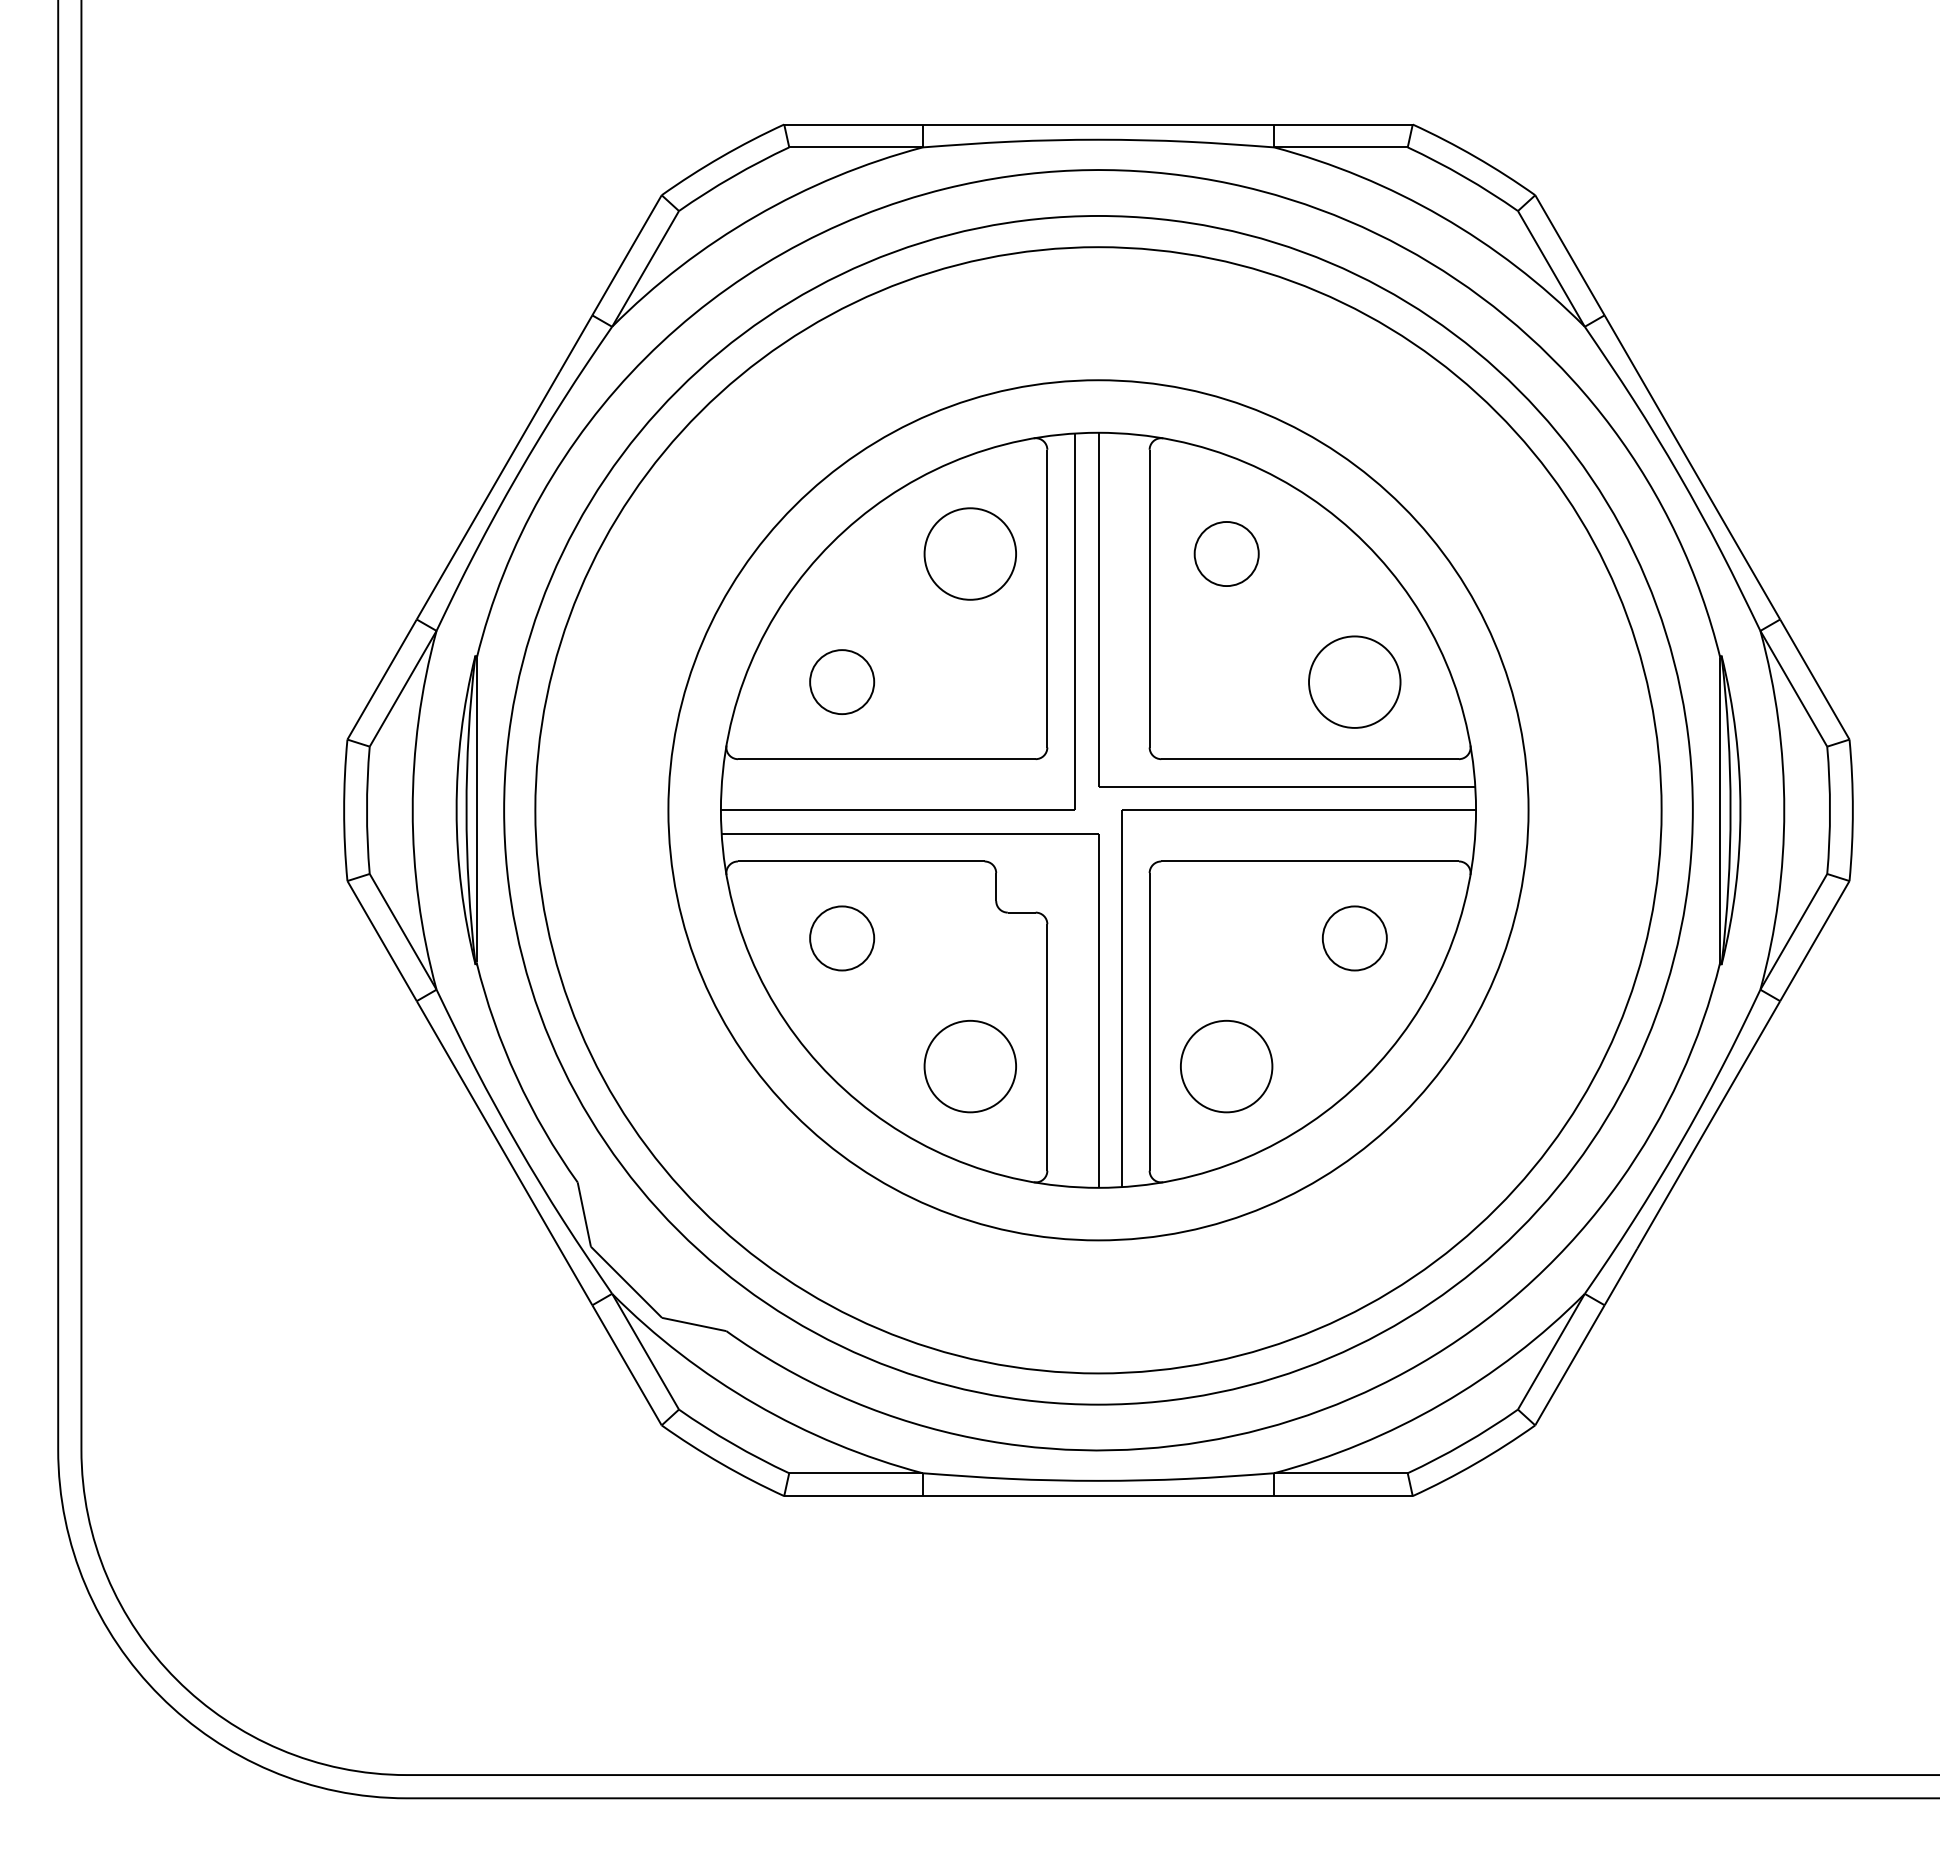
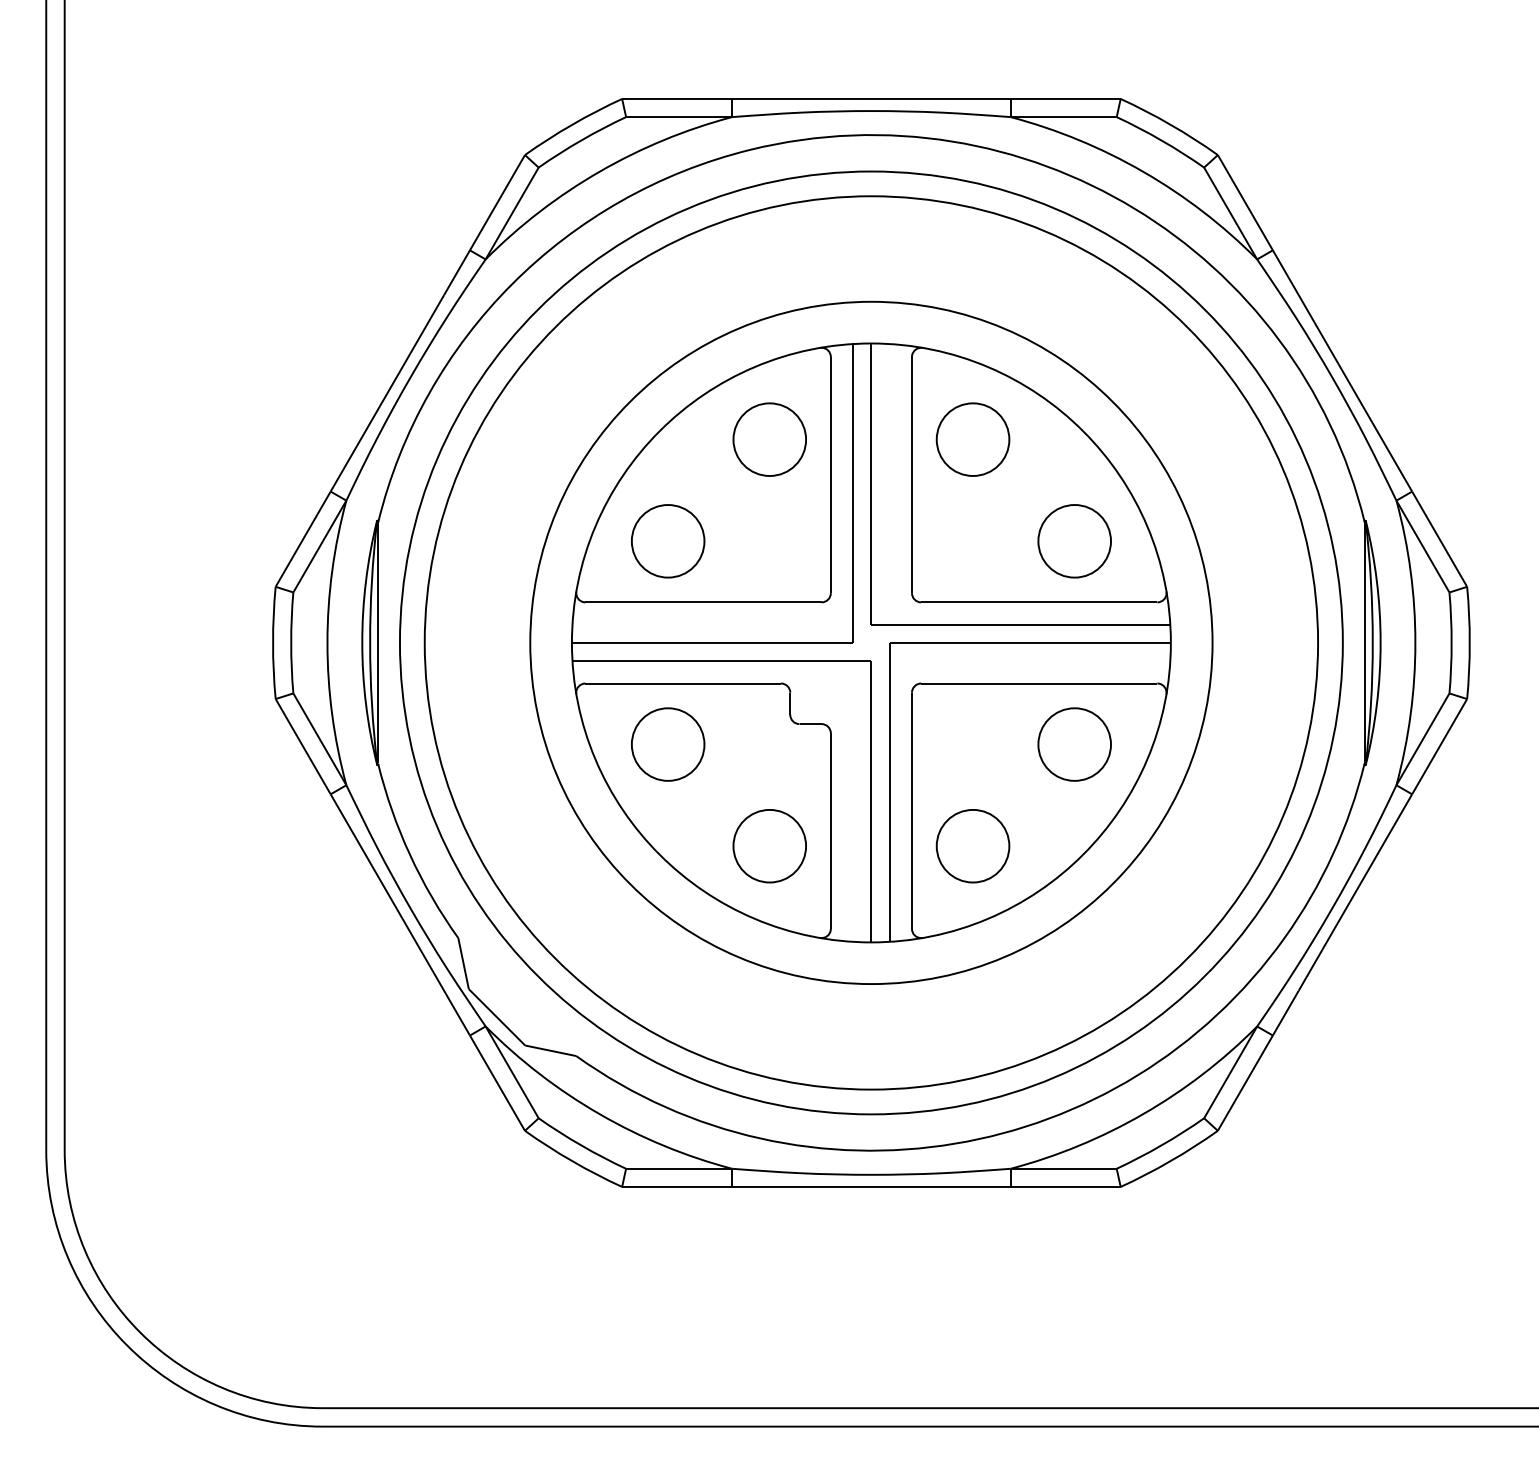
part: (1226, 553) -> (972, 439), size x1.43
part: (841, 681) -> (667, 540), size x1.43
part: (841, 938) -> (667, 744), size x1.43
part: (1354, 938) -> (1074, 744), size x1.43

